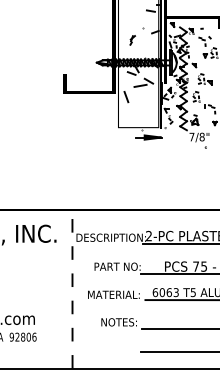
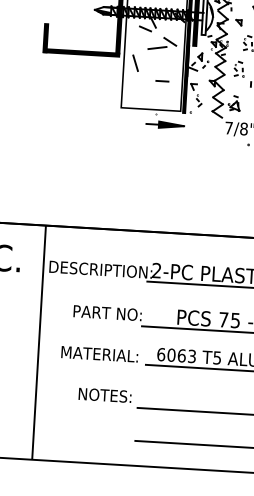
line: (144, 107) -> (161, 80), added
line: (72, 288) -> (39, 341), dashed -> solid

